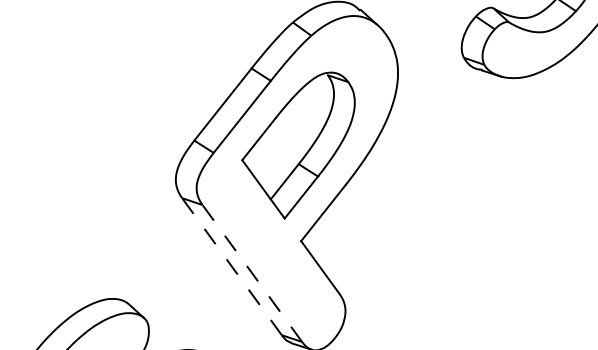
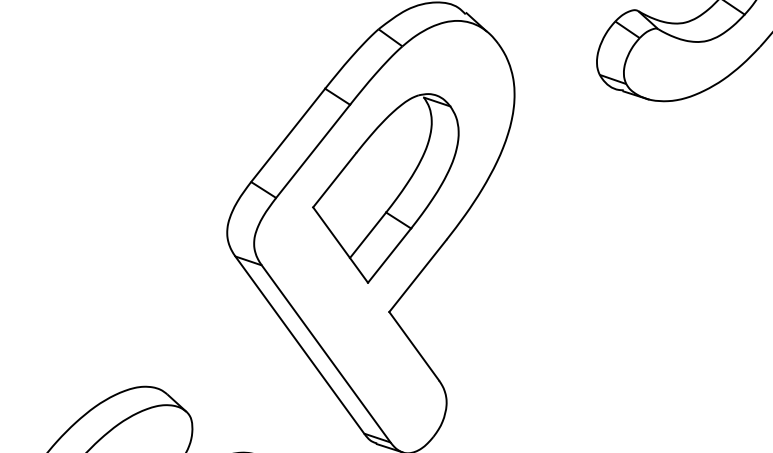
line: (231, 266) -> (299, 344), dashed -> solid
line: (252, 273) -> (326, 353), dashed -> solid

